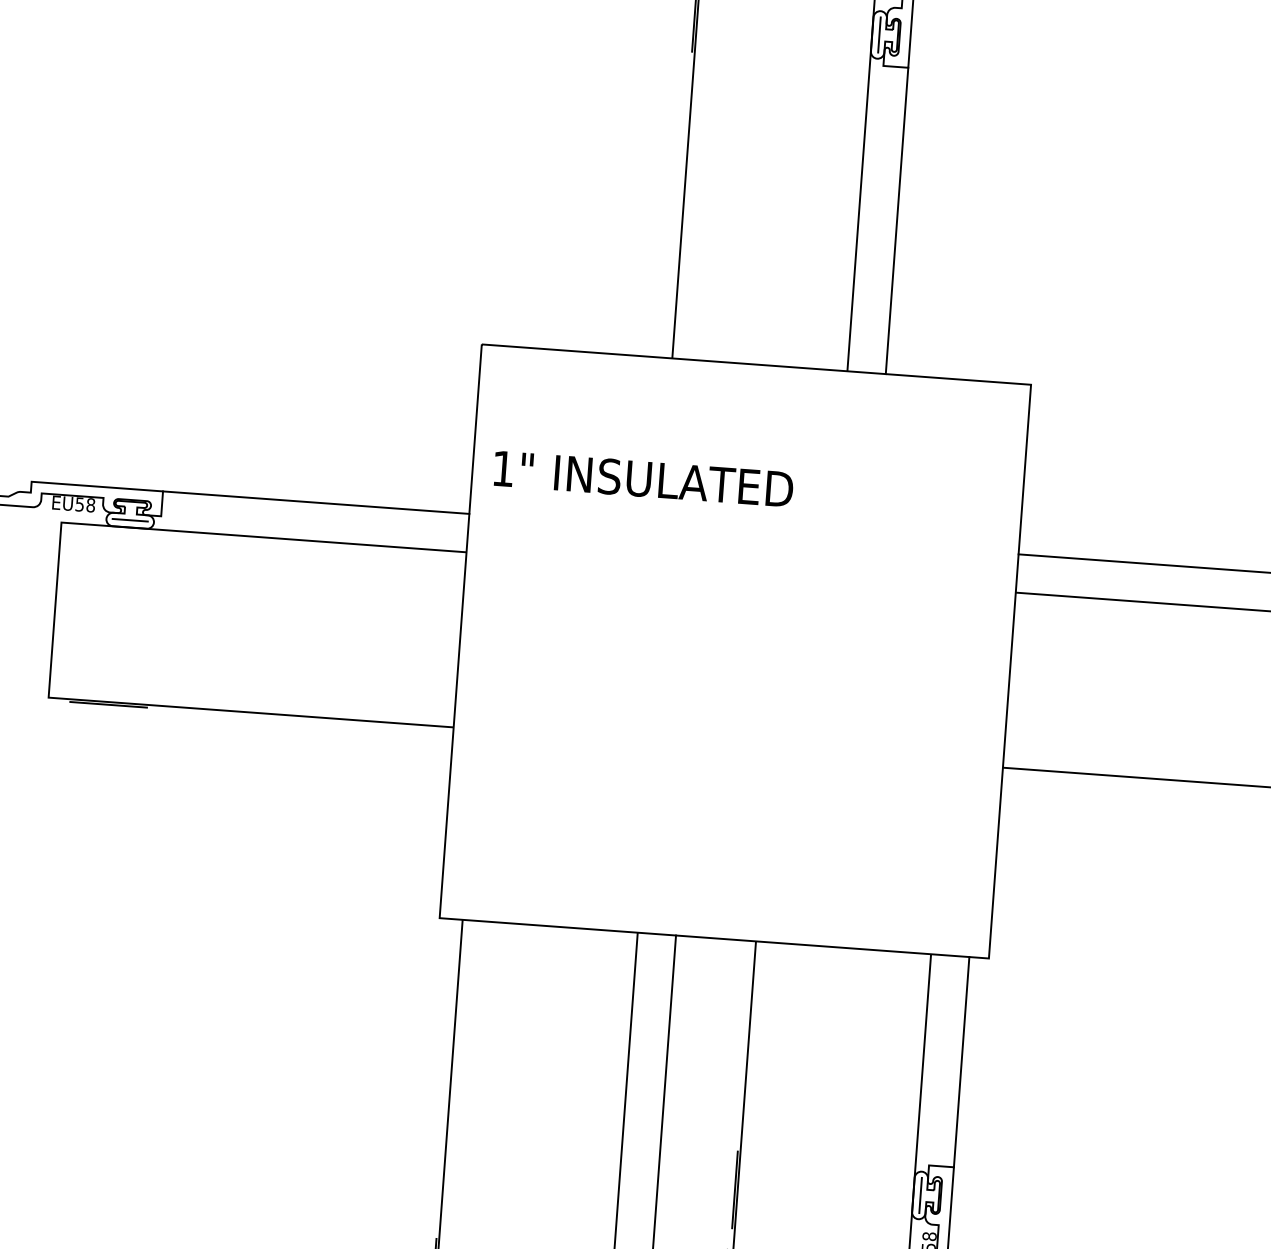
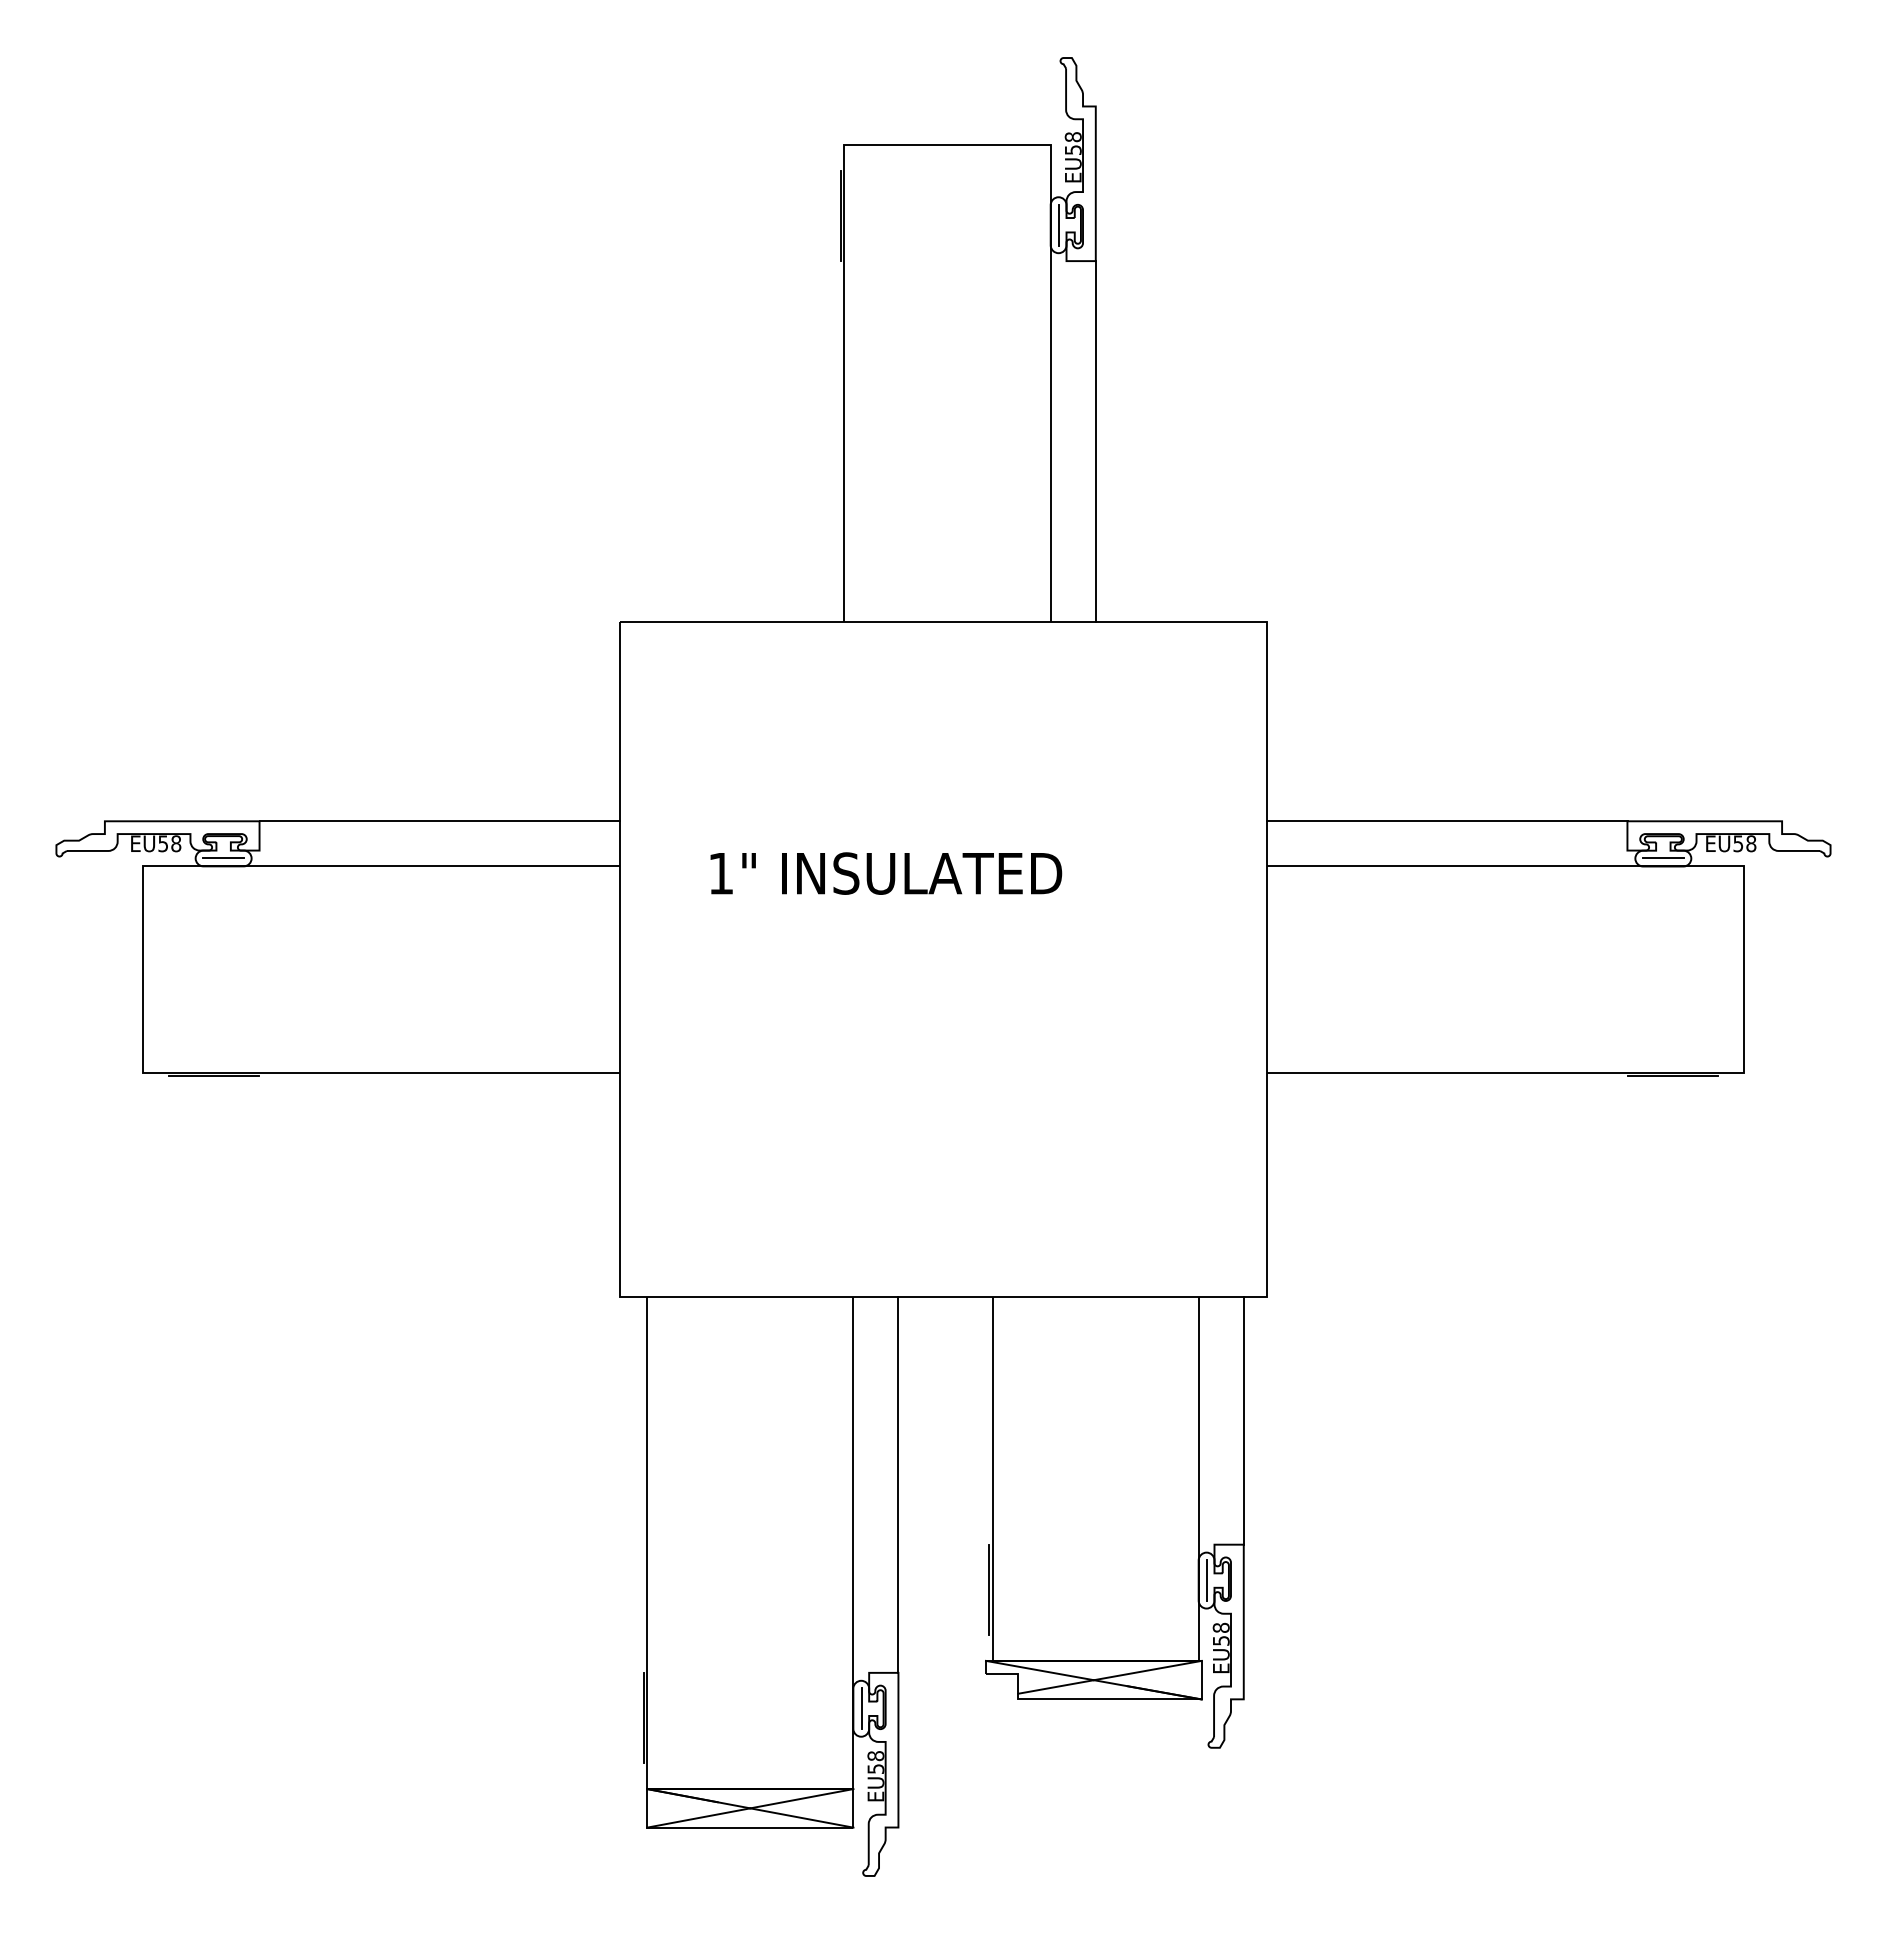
text: (643, 479) -> (886, 873), moved

